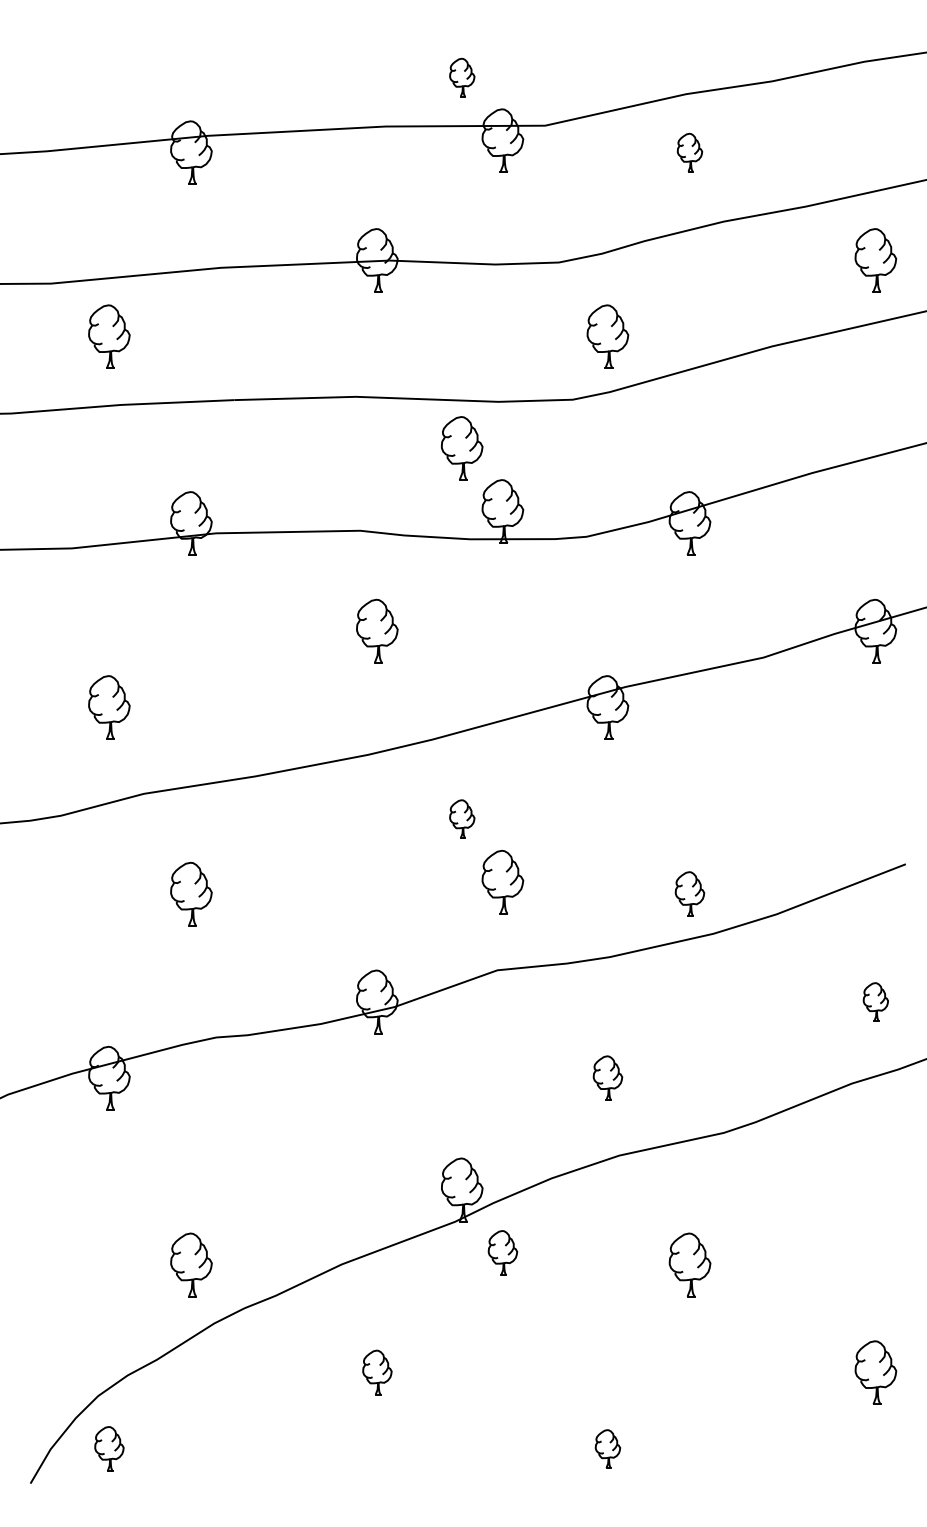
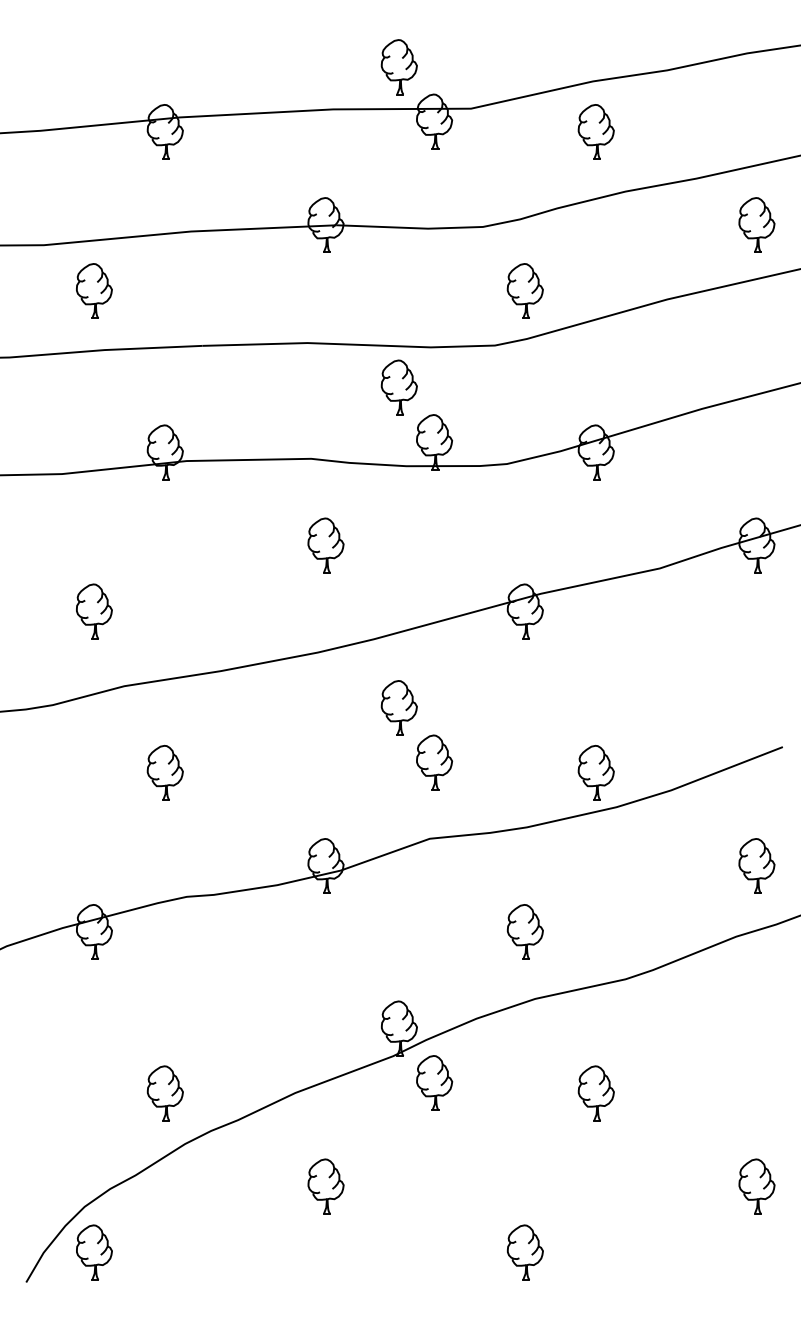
part: (462, 77) -> (399, 67), size x1.67
part: (689, 152) -> (595, 131), size x1.67
part: (462, 818) -> (399, 707), size x1.67
part: (689, 893) -> (595, 772), size x1.43
part: (875, 1001) -> (756, 865), size x1.67
part: (607, 1078) -> (524, 932), size x1.43
part: (502, 1252) -> (434, 1082), size x1.43
part: (377, 1372) -> (326, 1186), size x1.43
part: (109, 1448) -> (94, 1252), size x1.43
part: (607, 1448) -> (524, 1252), size x1.67

